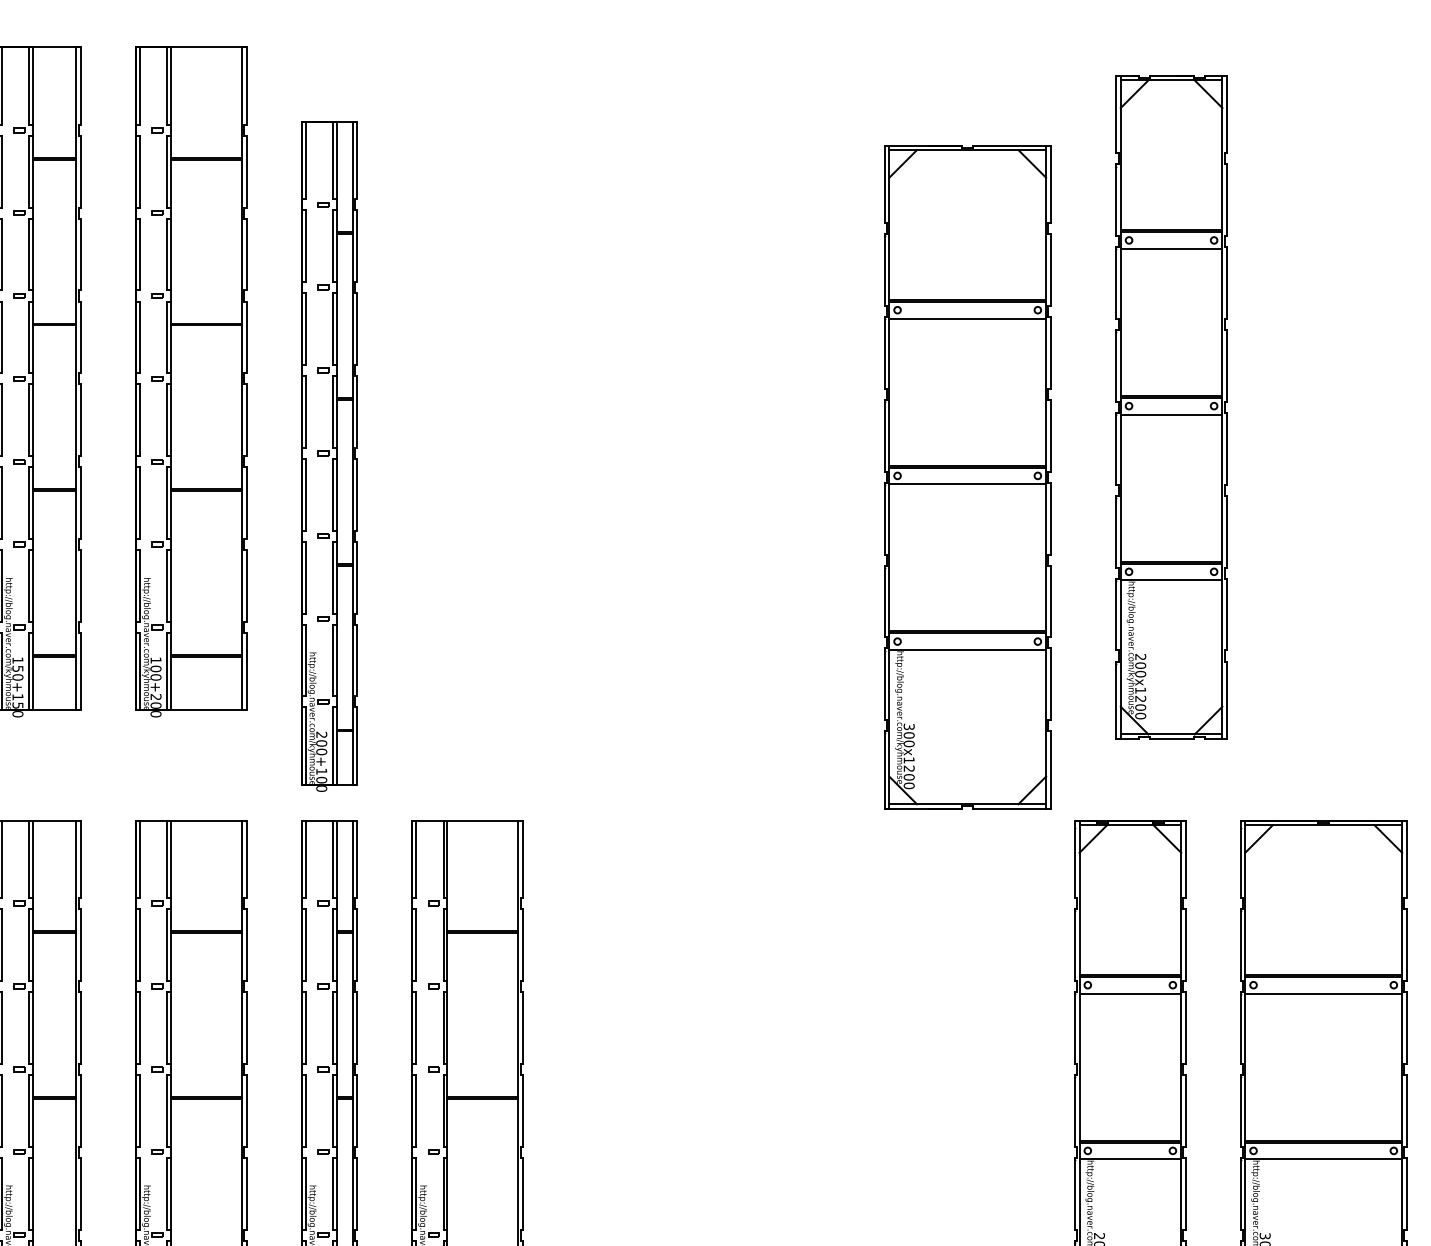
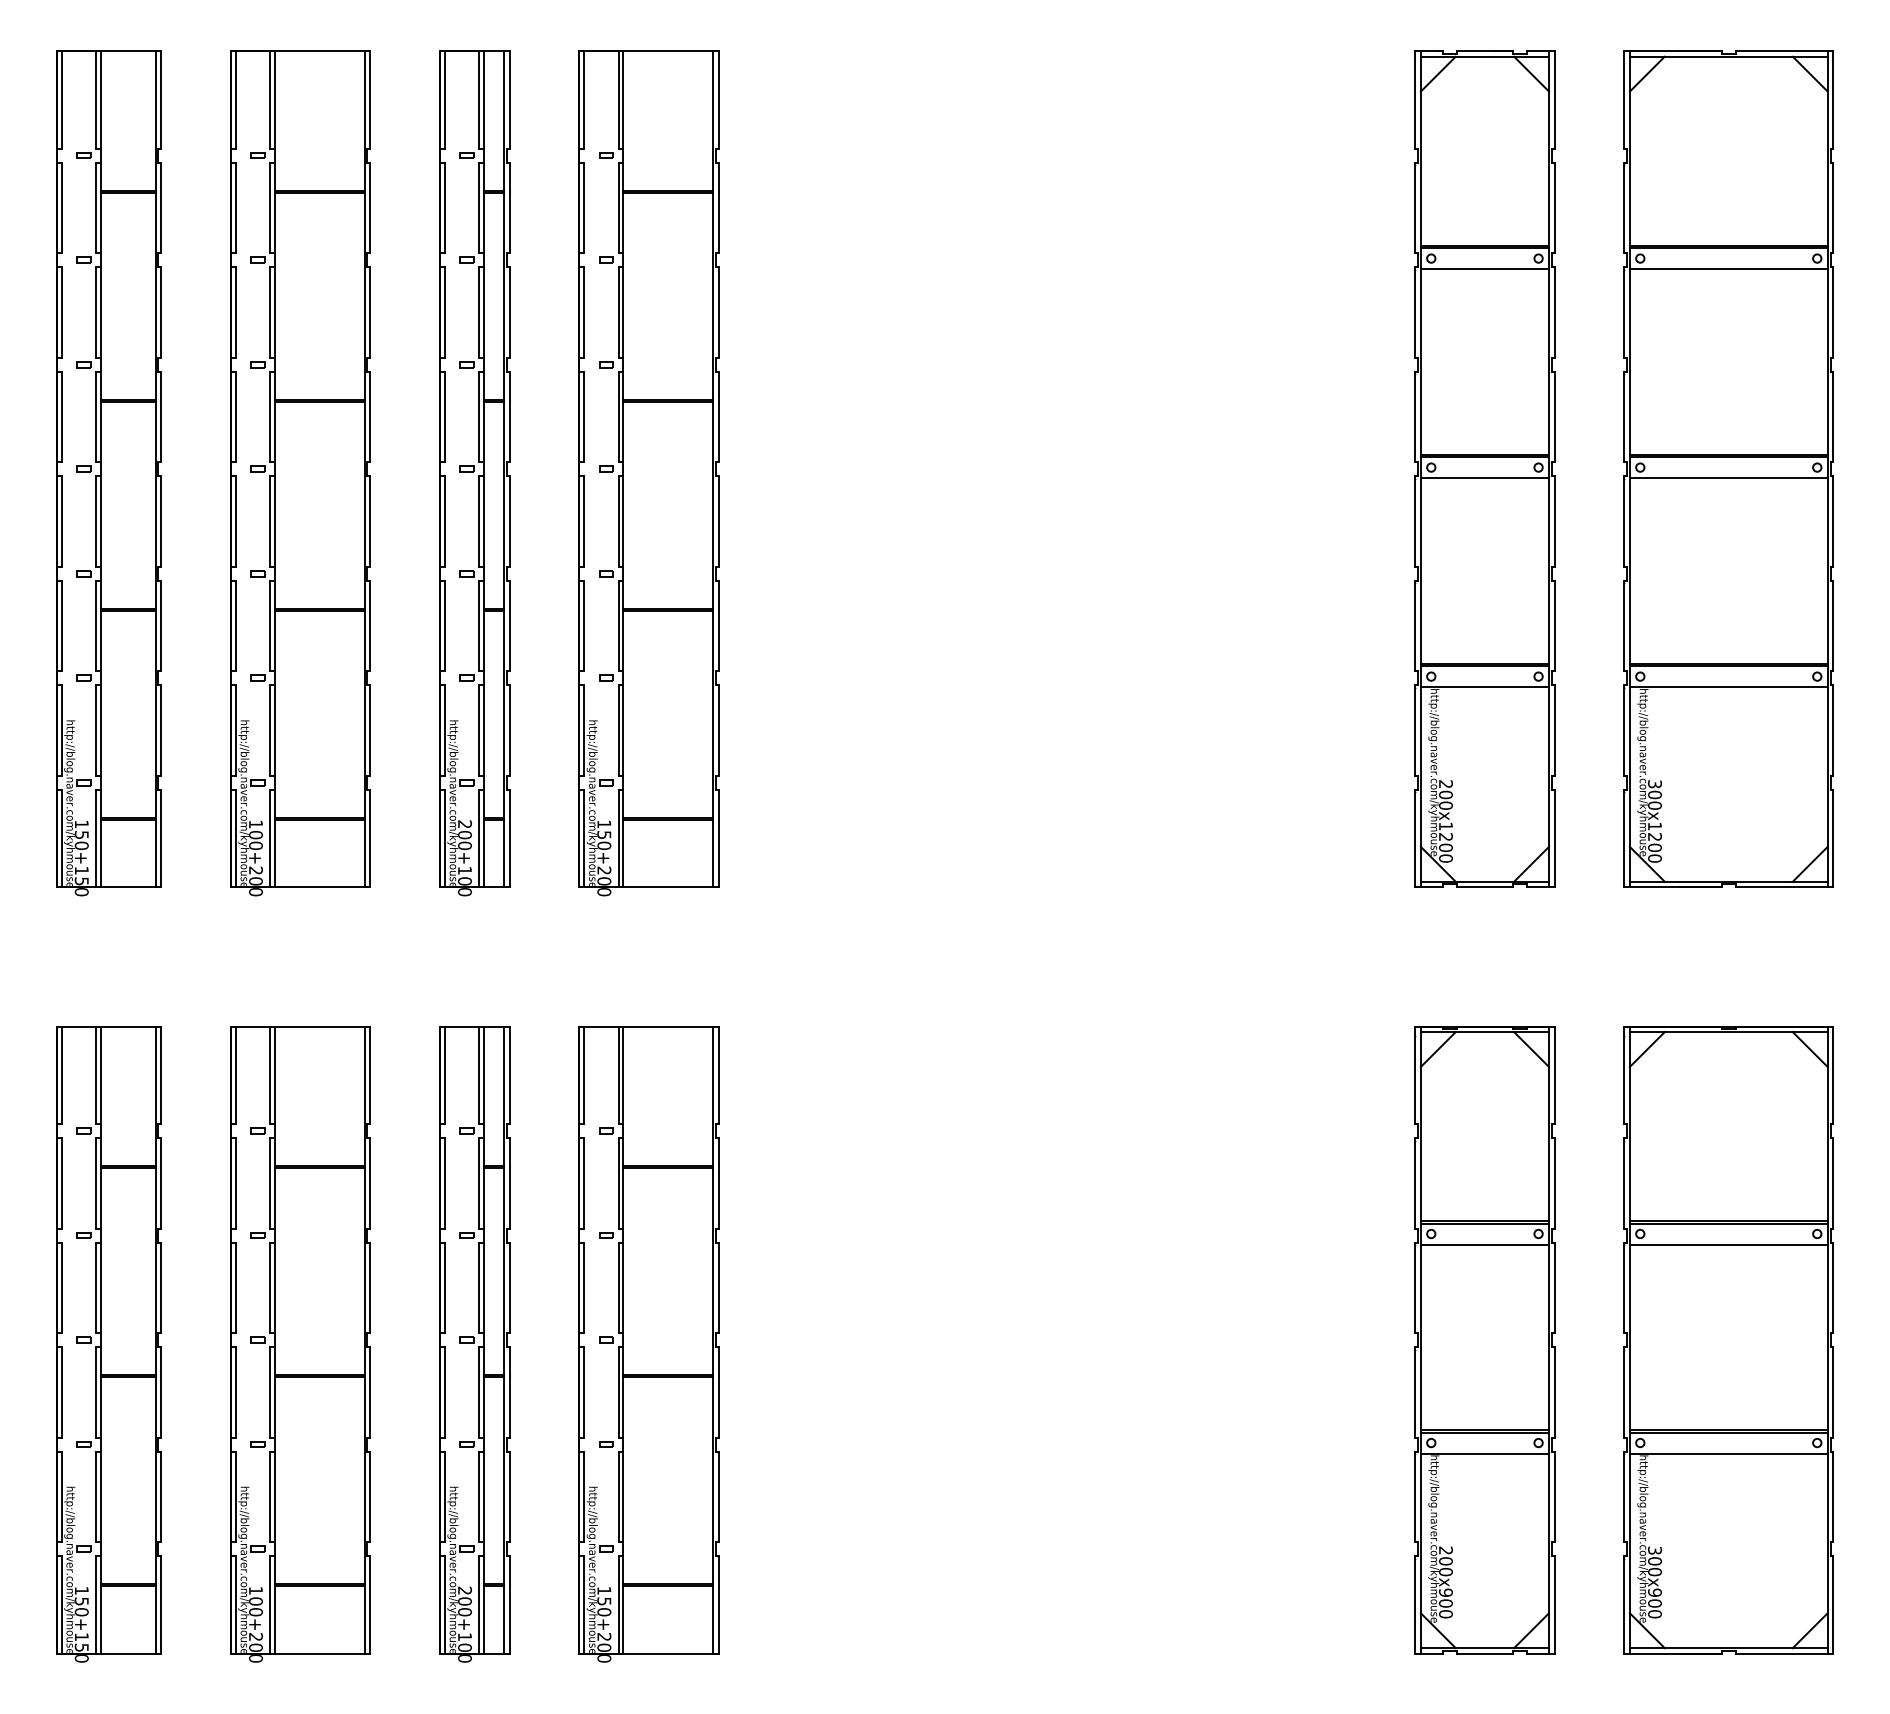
part: (467, 382) -> (648, 473), added
part: (1171, 406) -> (1484, 468), moved
part: (329, 456) -> (474, 473), moved
part: (967, 476) -> (1728, 468), moved

